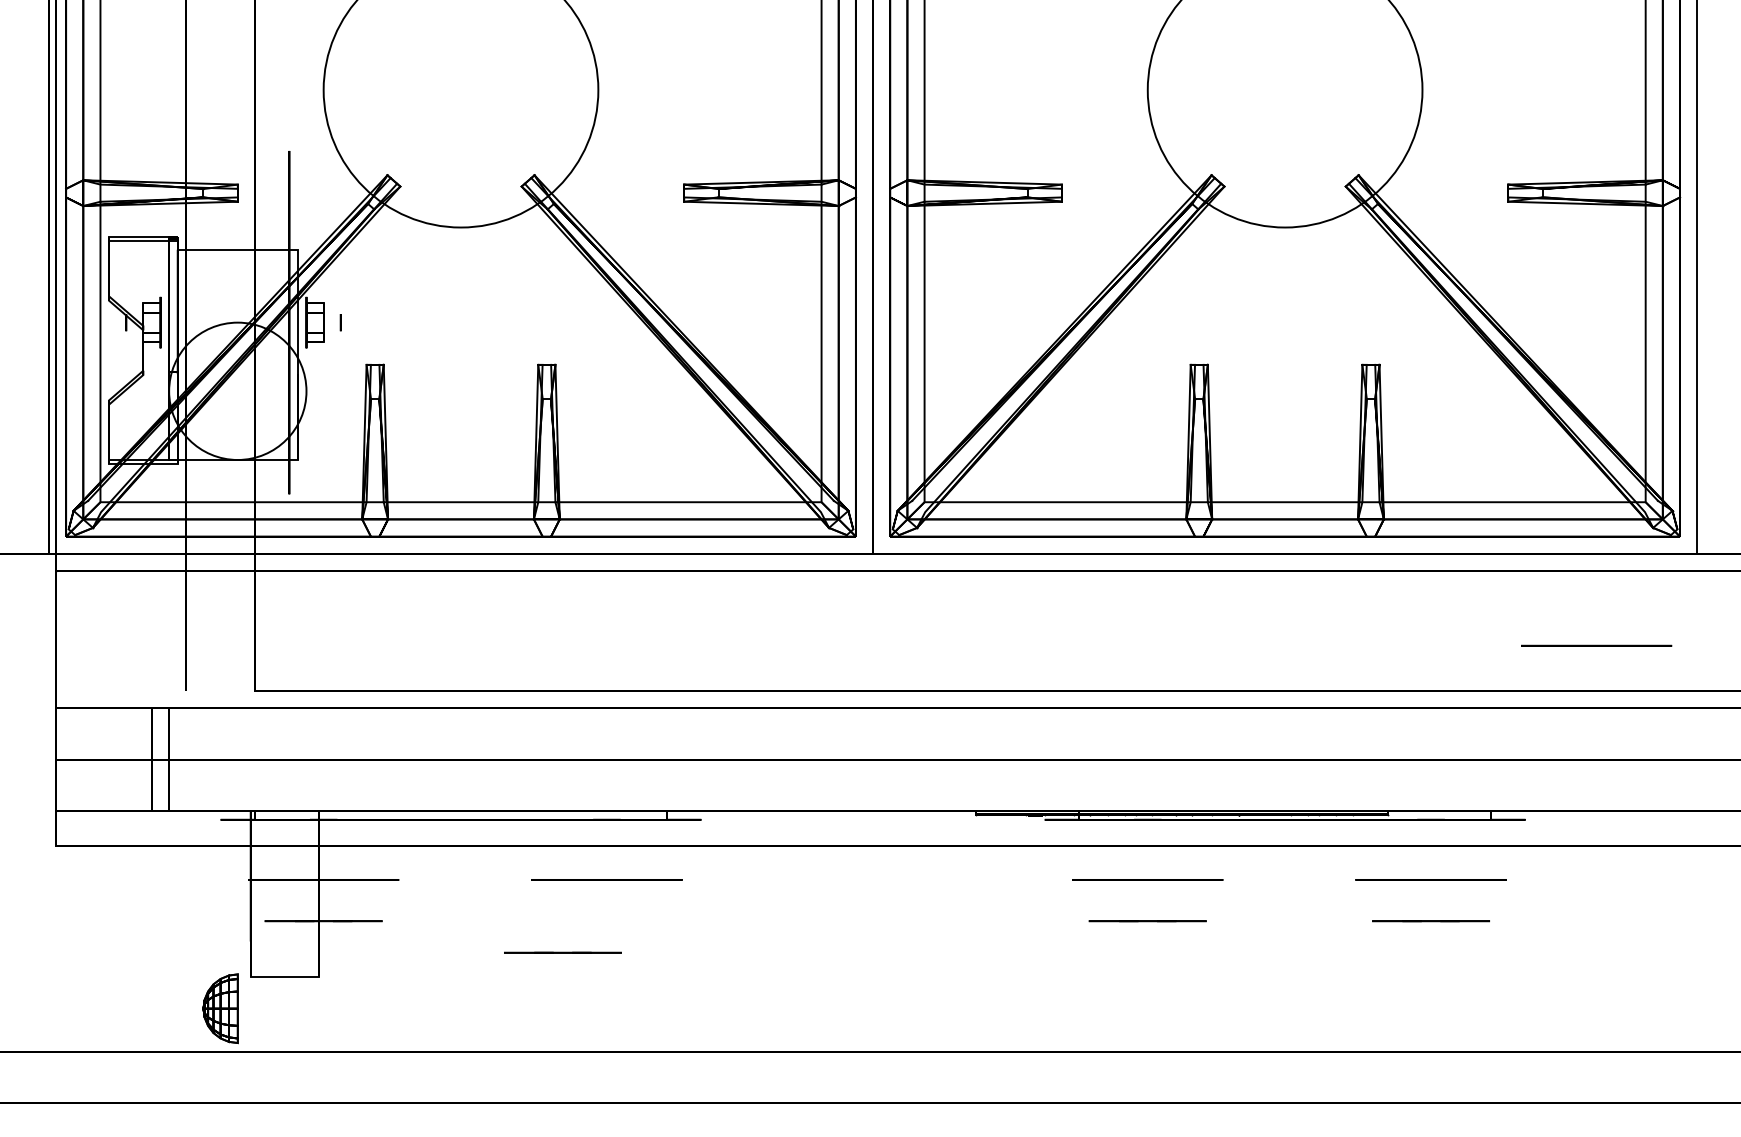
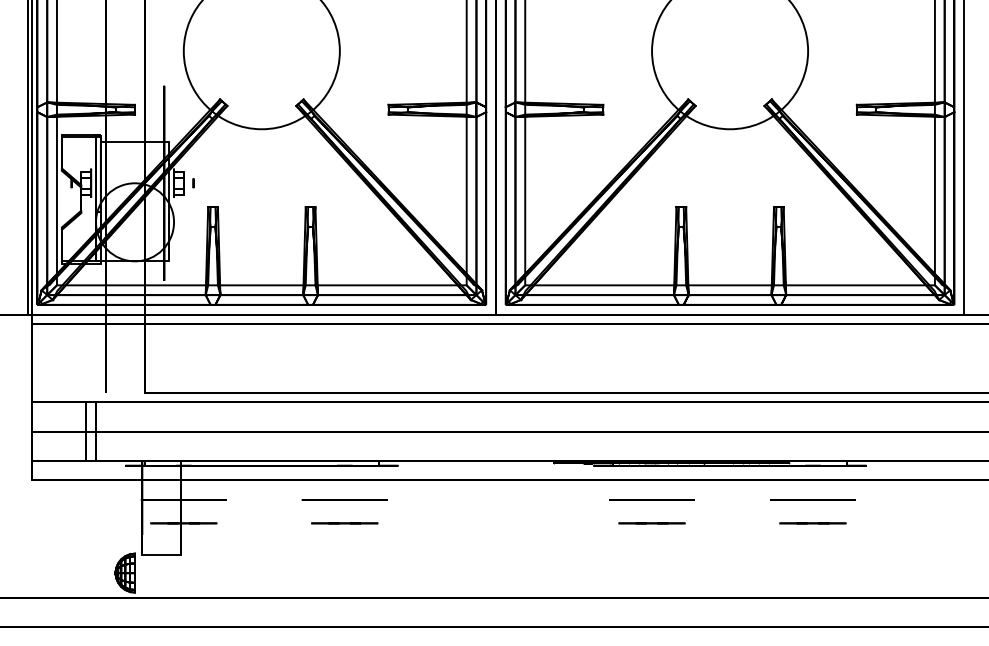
circle: (1595, 645) -> (906, 366), removed
line: (562, 953) -> (344, 523), moved

